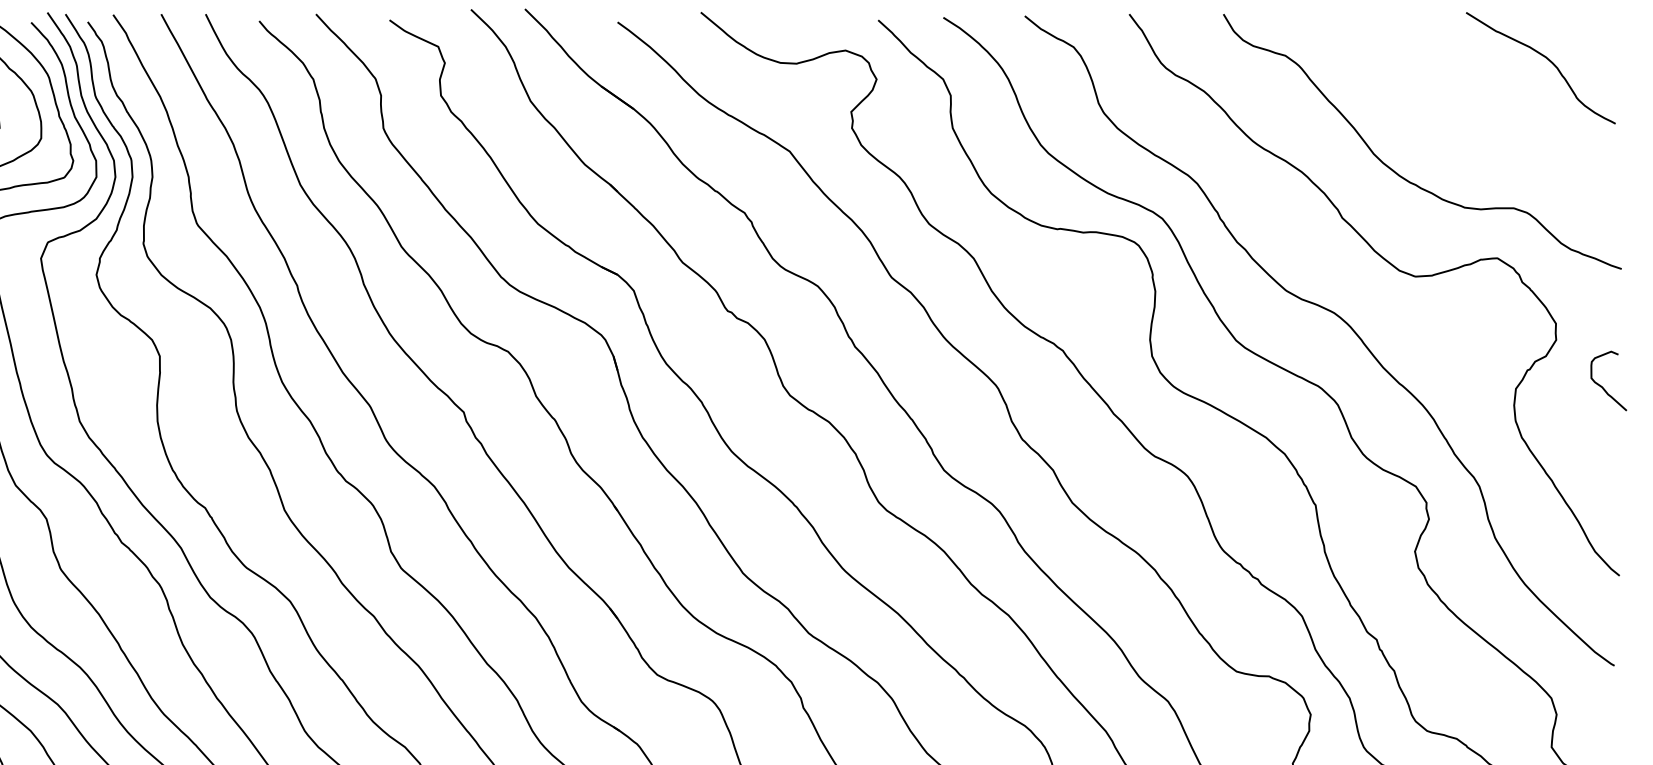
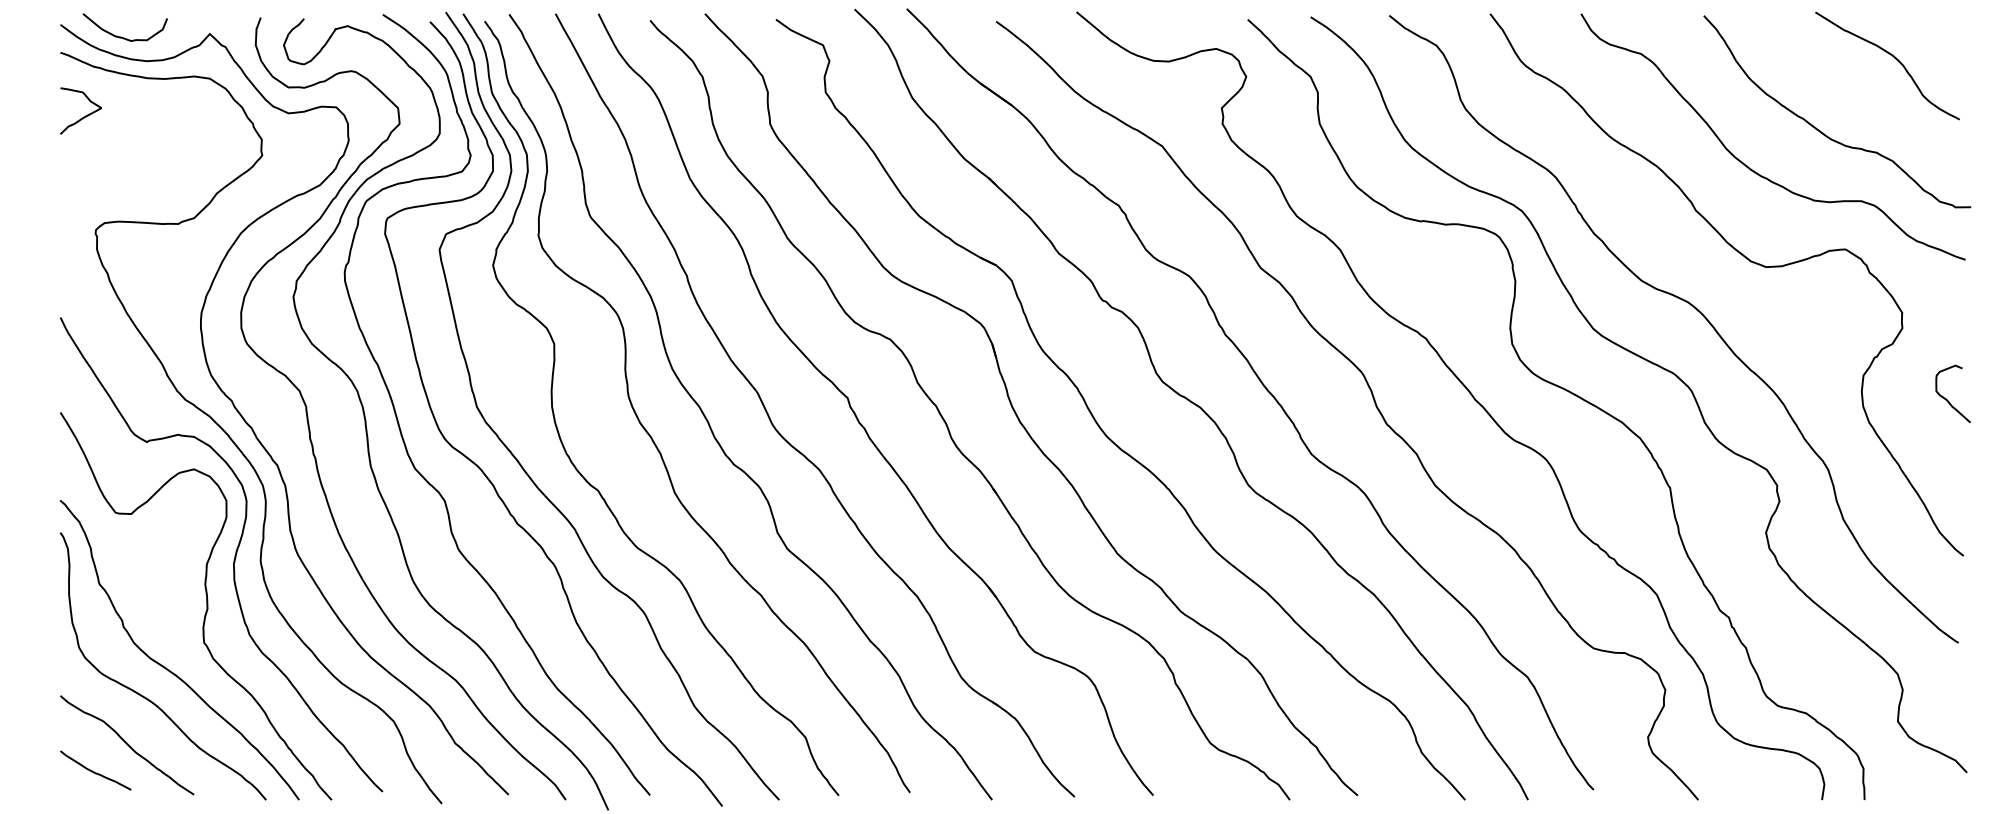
curve: (1474, 137) -> (1823, 132), added
curve: (1601, 385) -> (1946, 398), moved

